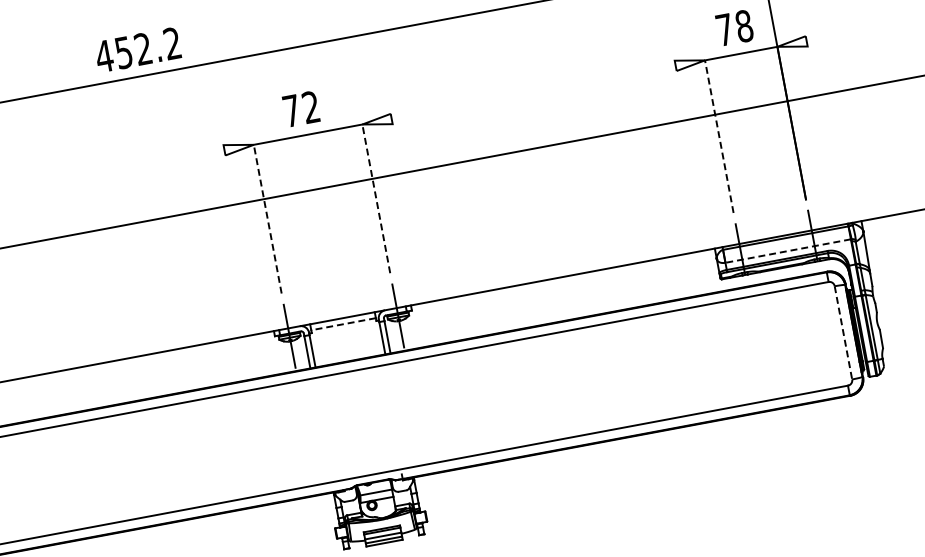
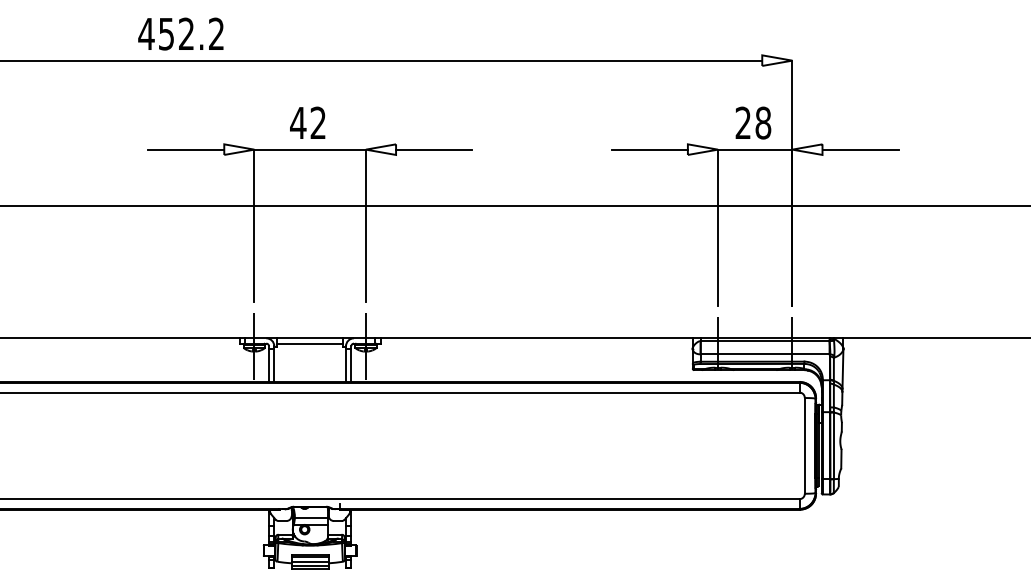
text: (723, 29) -> (742, 122), 78 -> 28
line: (843, 34) -> (860, 149), added
text: (137, 49) -> (180, 33), moved
line: (638, 72) -> (649, 149), added
text: (291, 110) -> (298, 122), 72 -> 42
line: (429, 111) -> (434, 149), added
line: (719, 136) -> (718, 227), dashed -> solid
line: (187, 157) -> (186, 149), added
line: (375, 198) -> (365, 225), dashed -> solid
line: (267, 218) -> (254, 225), dashed -> solid
line: (787, 251) -> (764, 354), dashed -> solid
line: (342, 324) -> (309, 344), dashed -> solid
line: (843, 332) -> (804, 445), dashed -> solid

